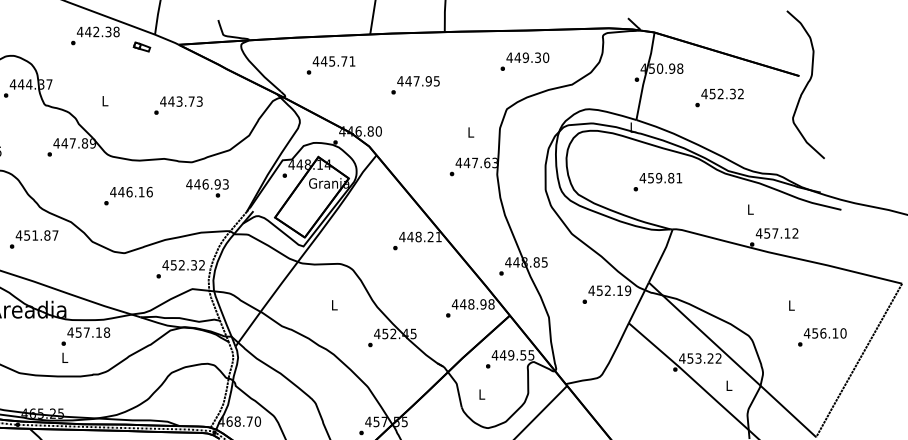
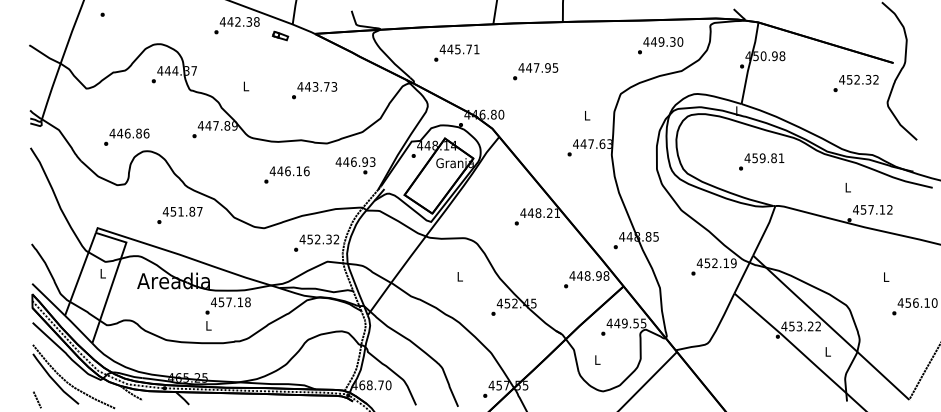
text: (524, 61) -> (660, 45), moved
text: (718, 97) -> (855, 83), moved
text: (207, 188) -> (355, 165), moved
text: (128, 195) -> (286, 174), moved

